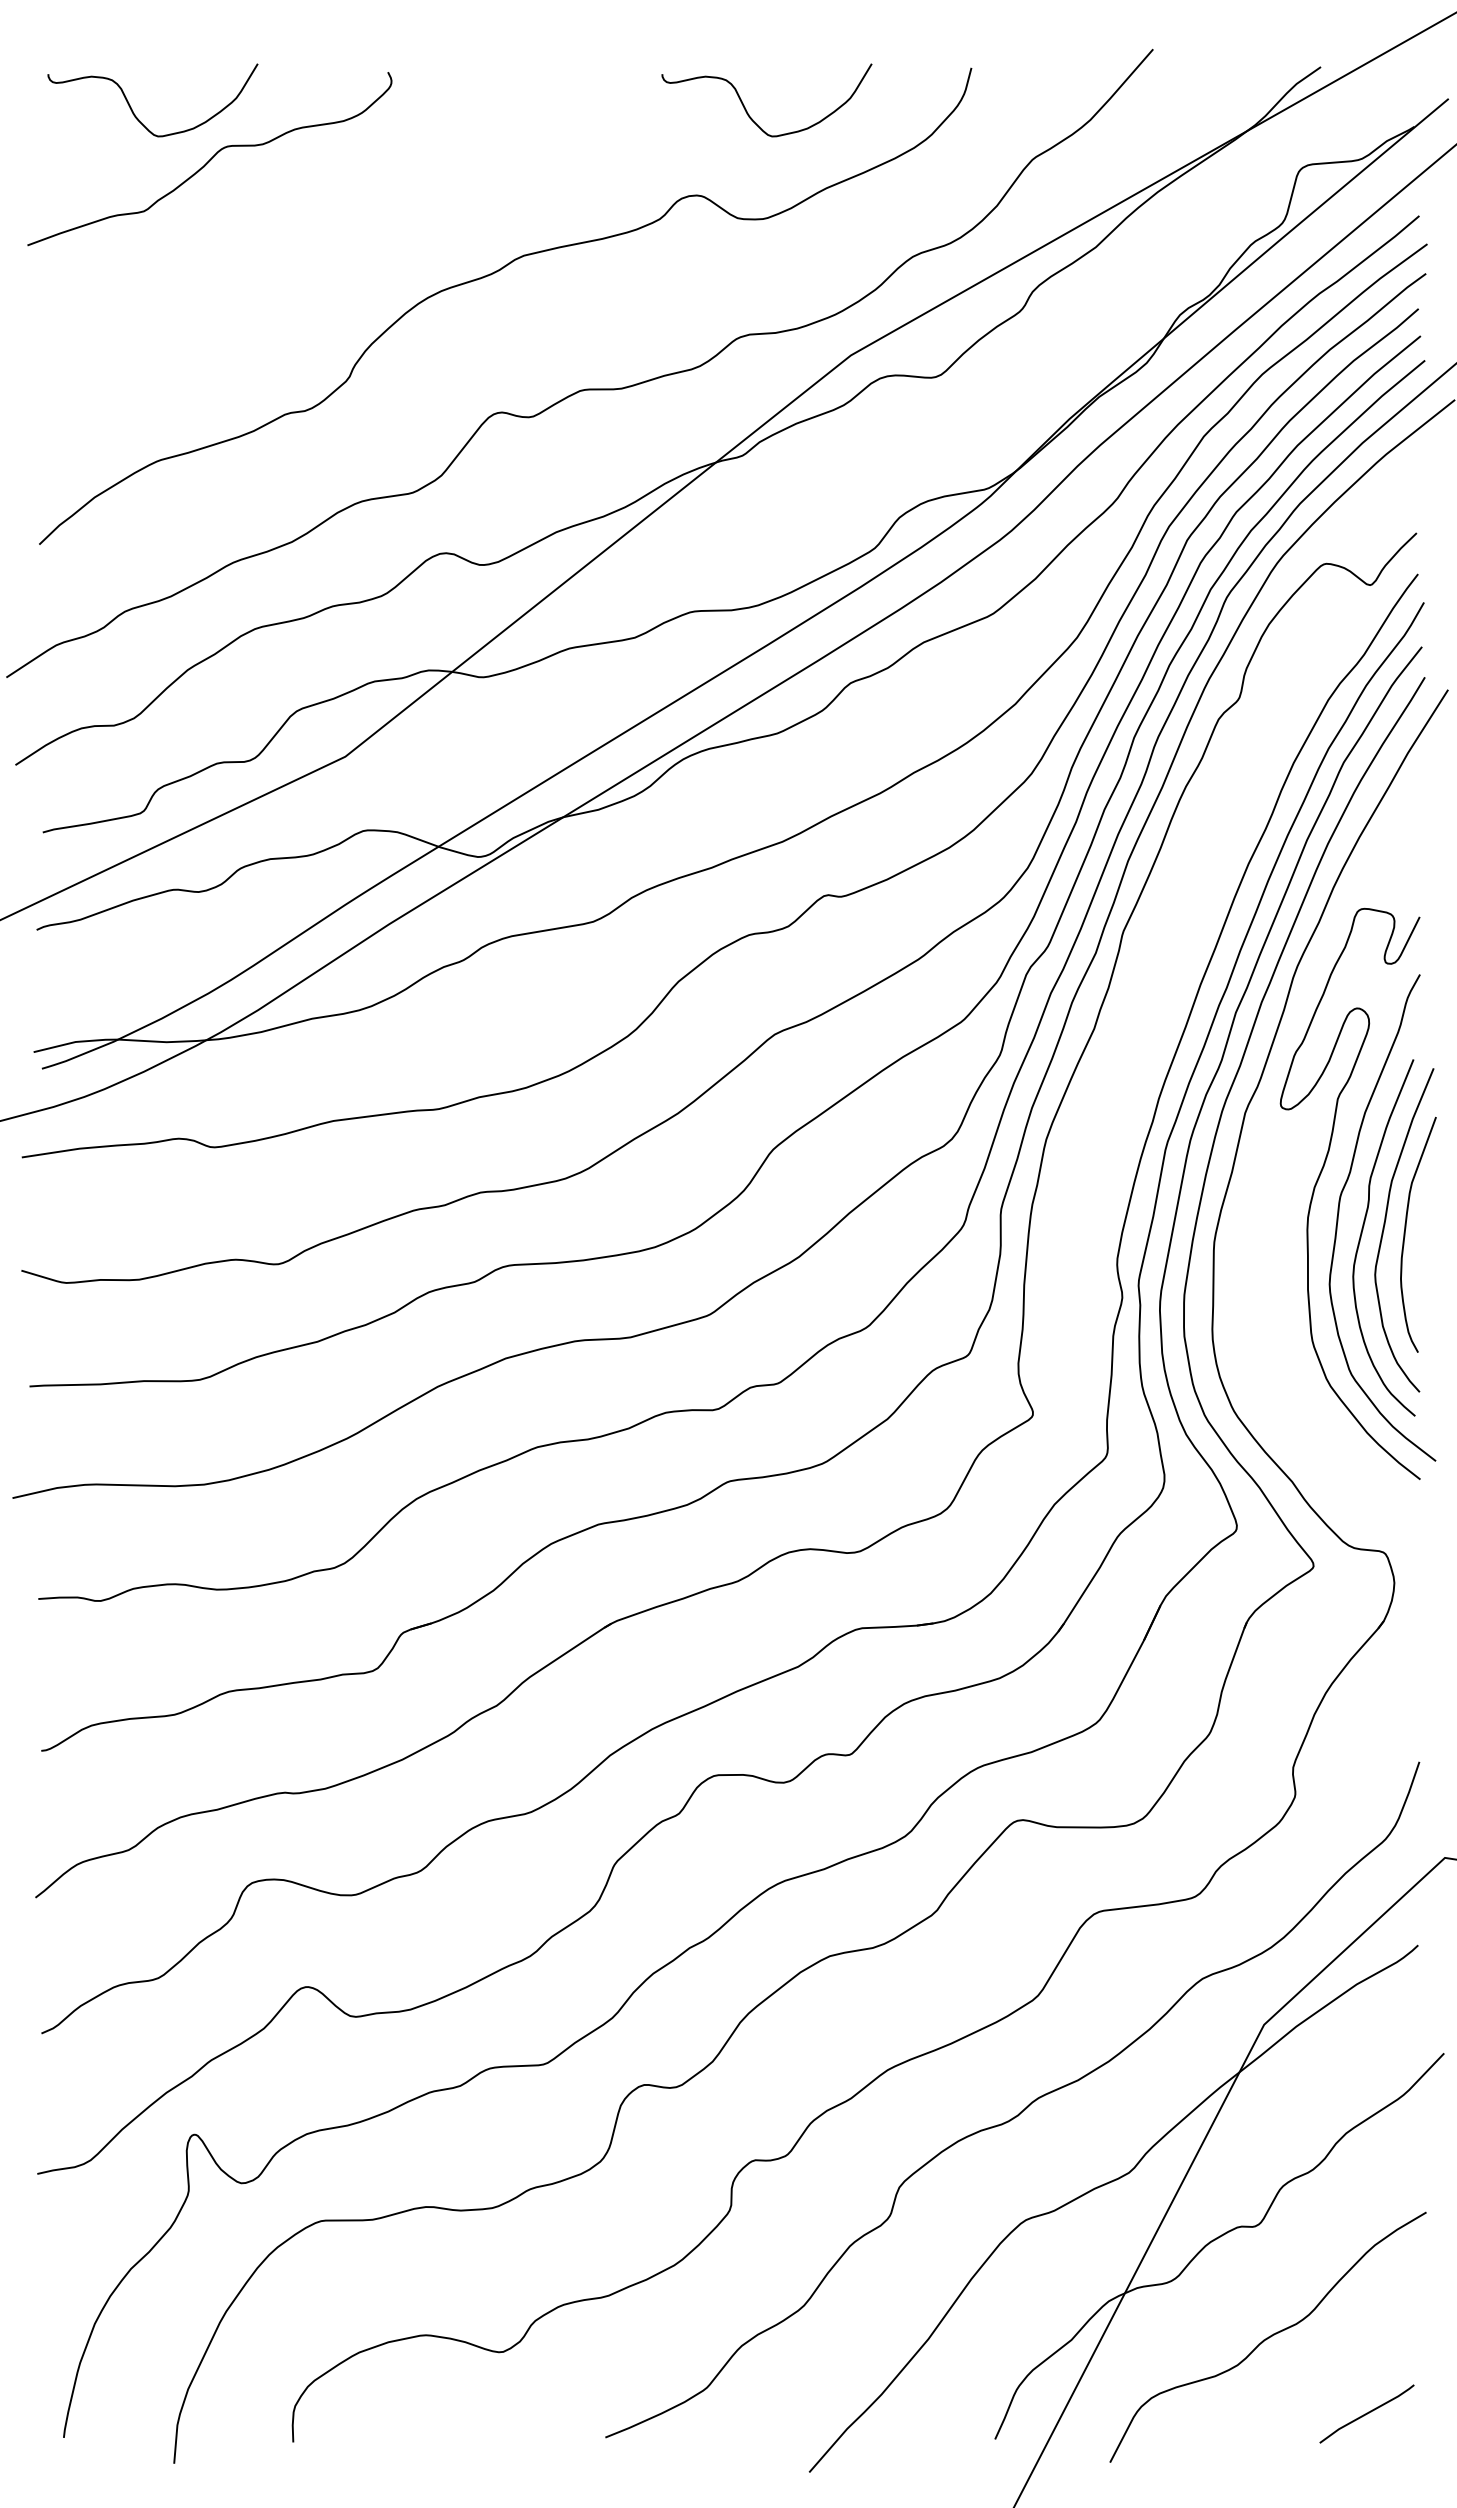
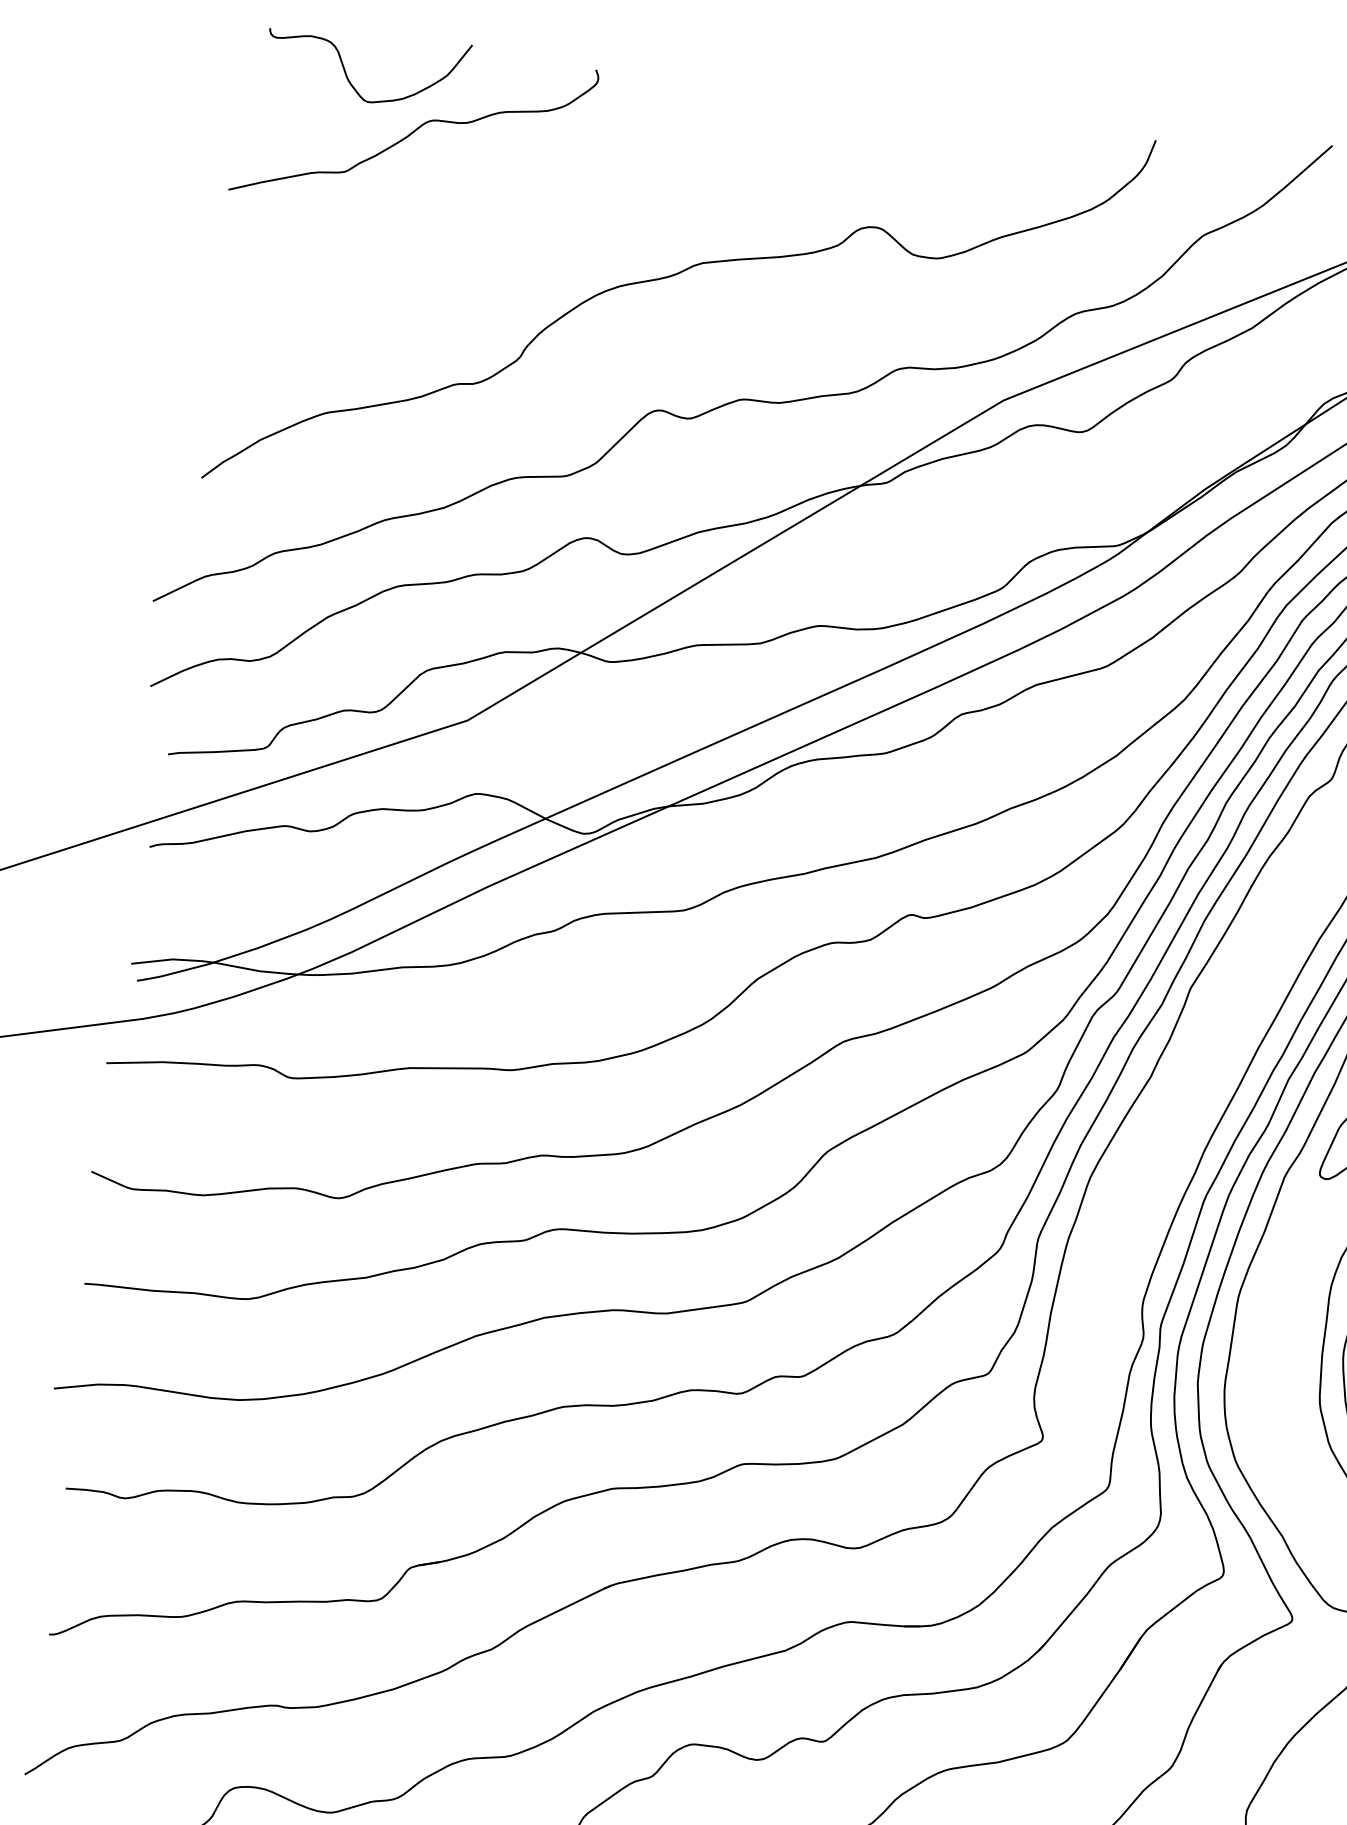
curve: (746, 109) -> (934, 151), removed

